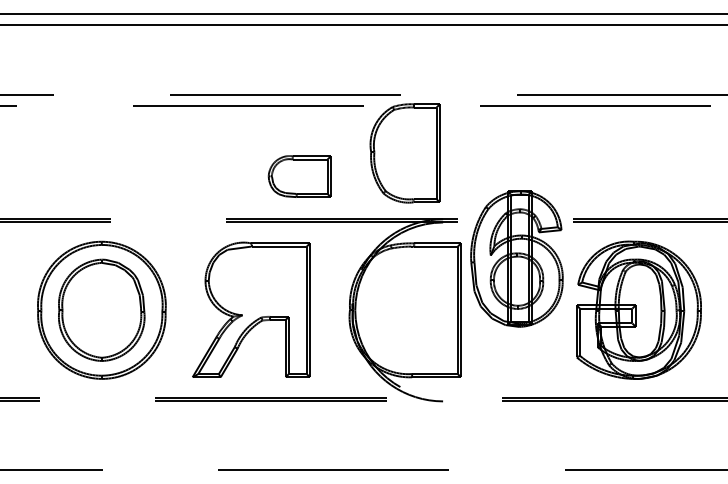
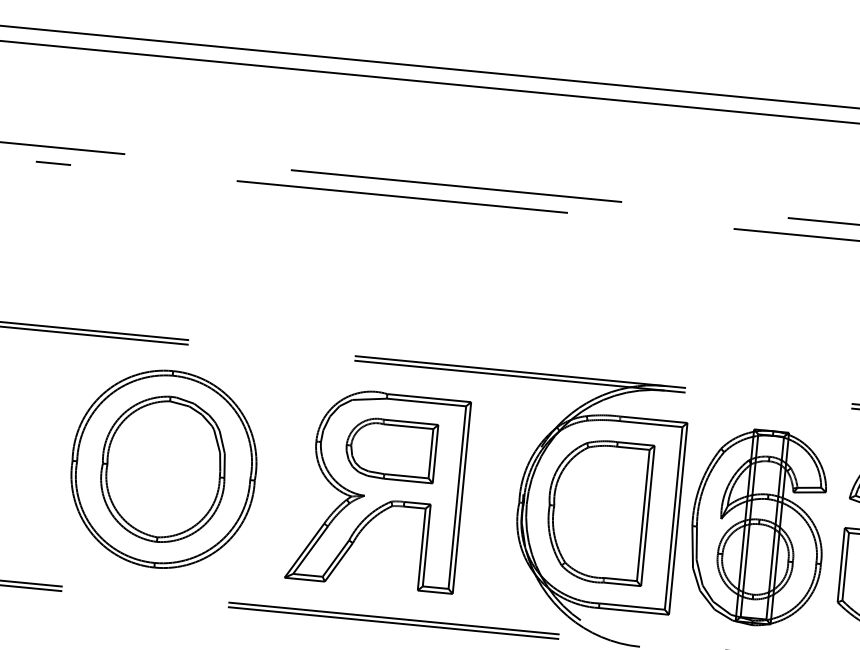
part: (404, 153) -> (597, 511), moved
part: (299, 176) -> (390, 449), moved
part: (516, 258) -> (757, 526), moved

